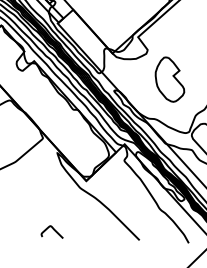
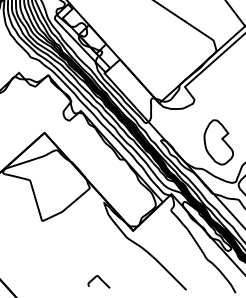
part: (169, 79) -> (218, 142), moved

